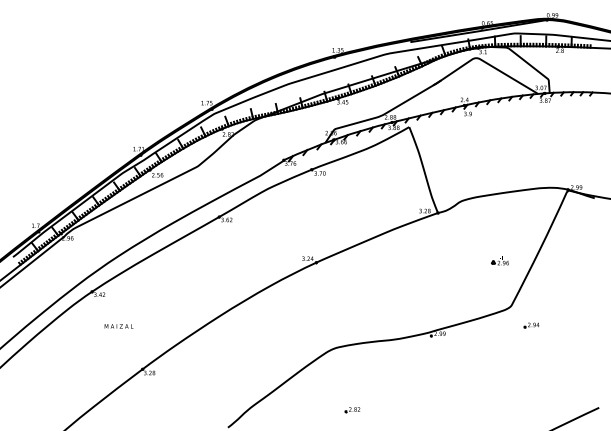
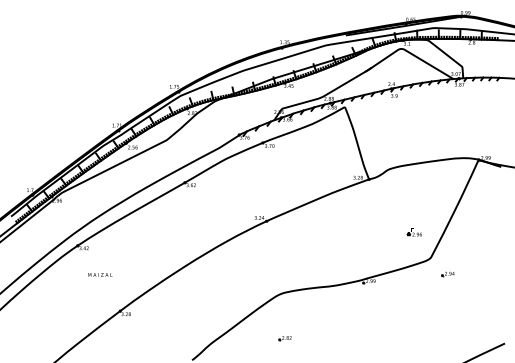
part: (498, 260) -> (413, 232), moved
part: (351, 410) -> (284, 338), moved

